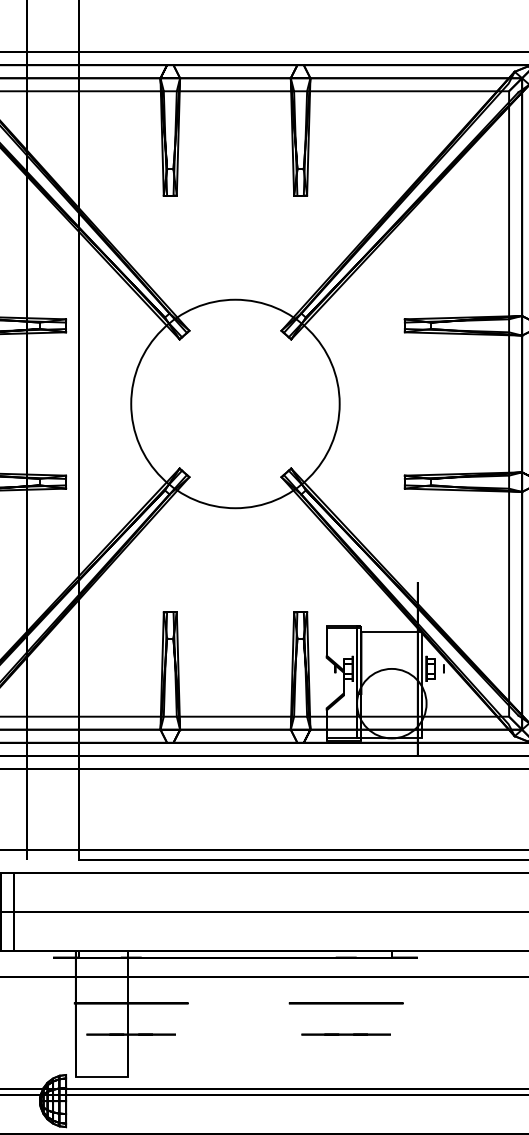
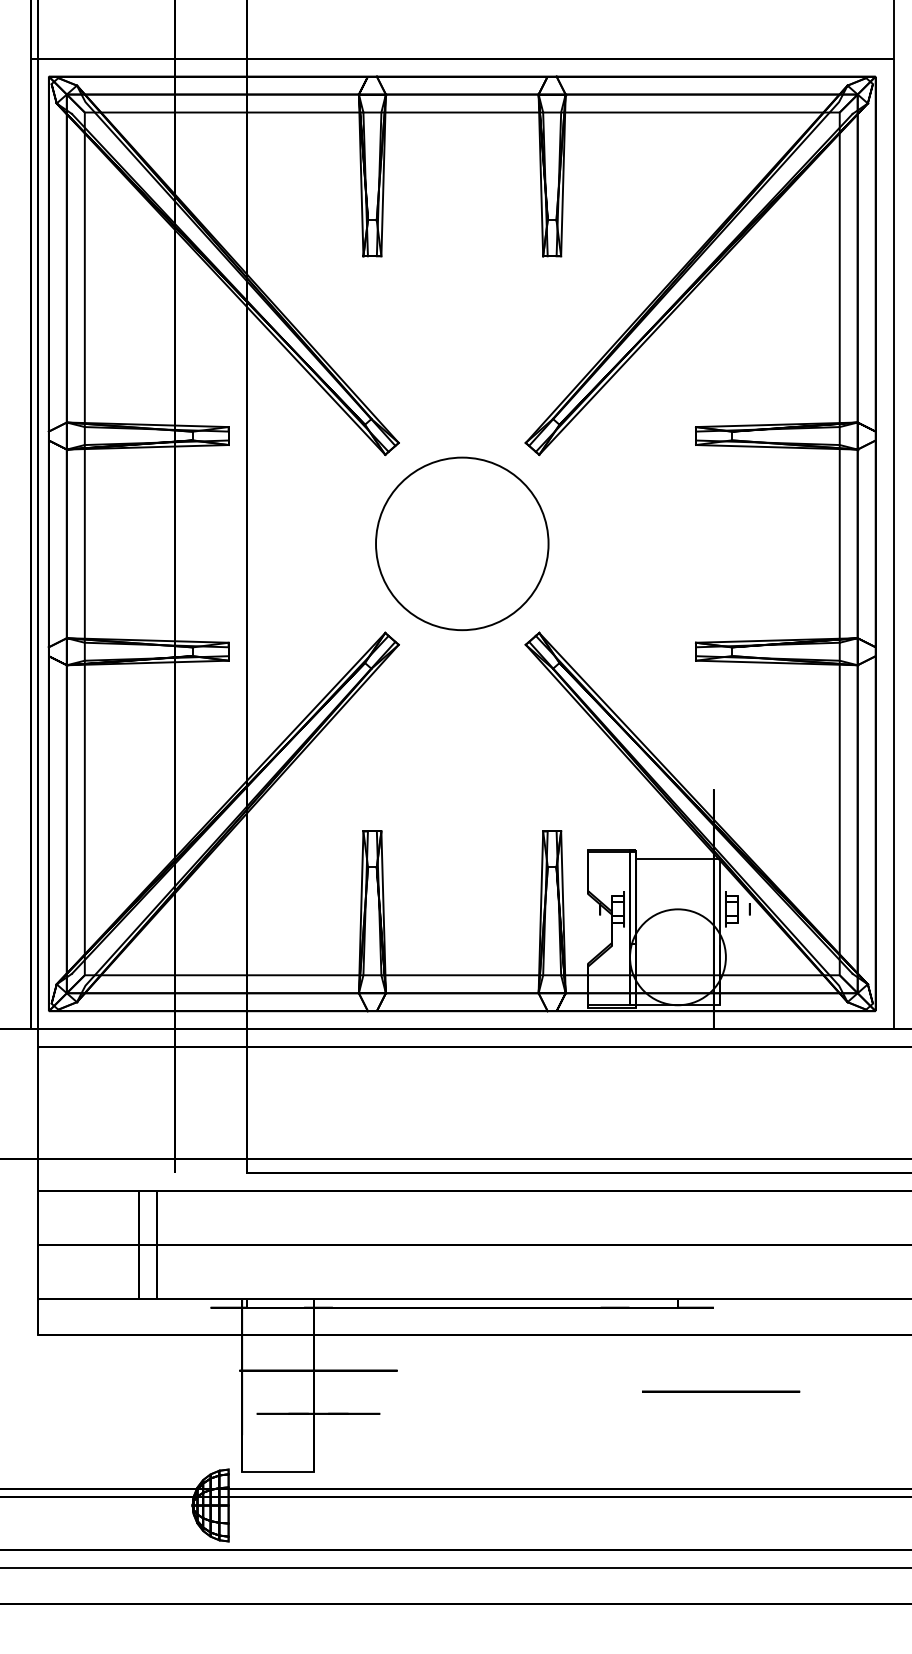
circle: (235, 403) -> (462, 543), size x0.6
circle: (346, 1003) -> (721, 1391), moved
line: (345, 1034) -> (614, 1413), removed

